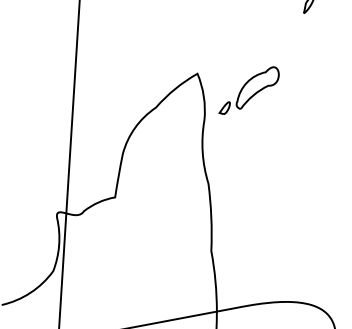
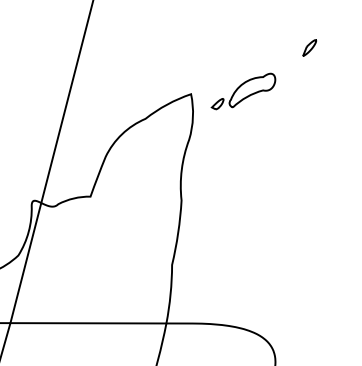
part: (248, 90) -> (243, 91), moved

